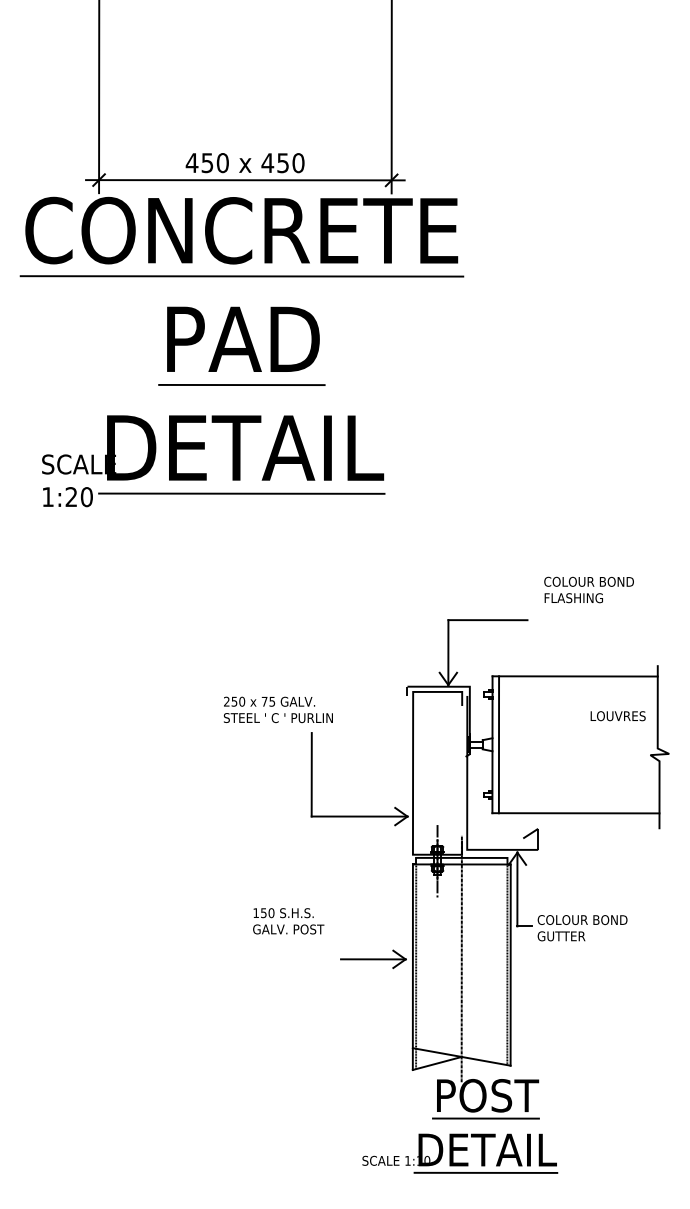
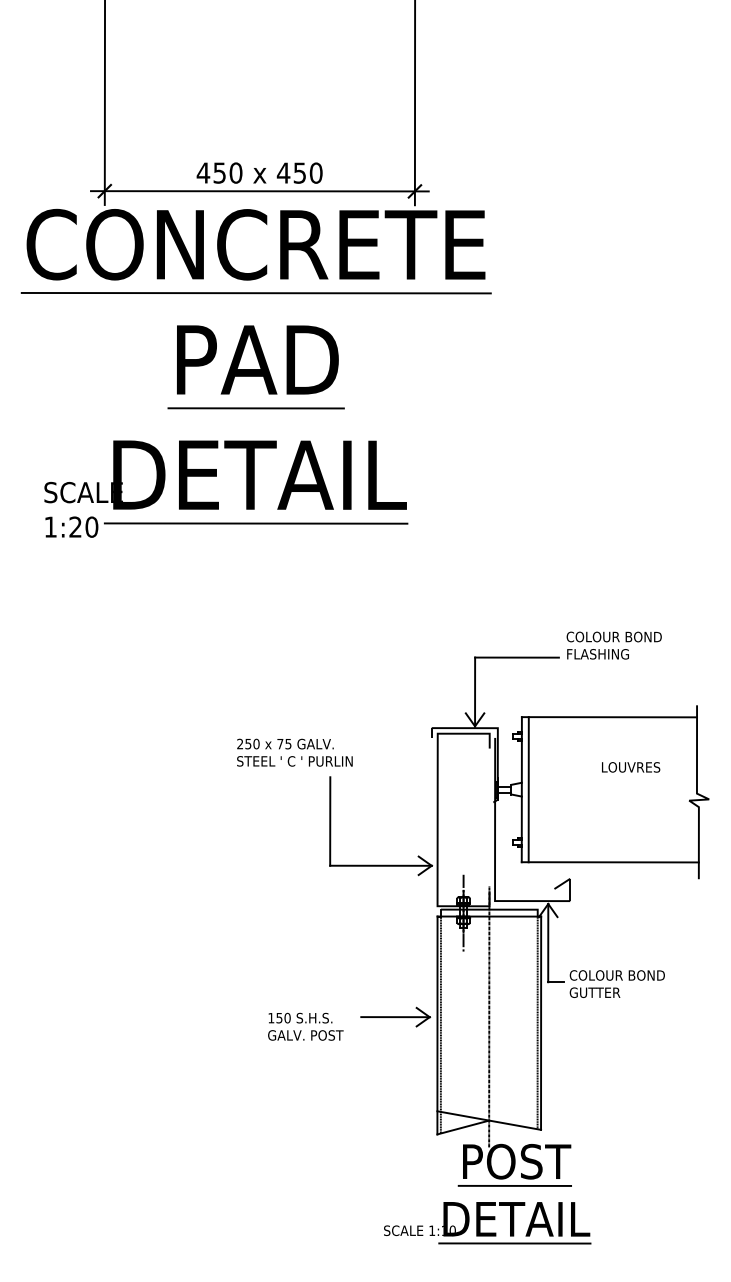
text: (588, 589) -> (613, 645), moved
text: (618, 716) -> (631, 767), moved
text: (288, 921) -> (305, 1026), moved

